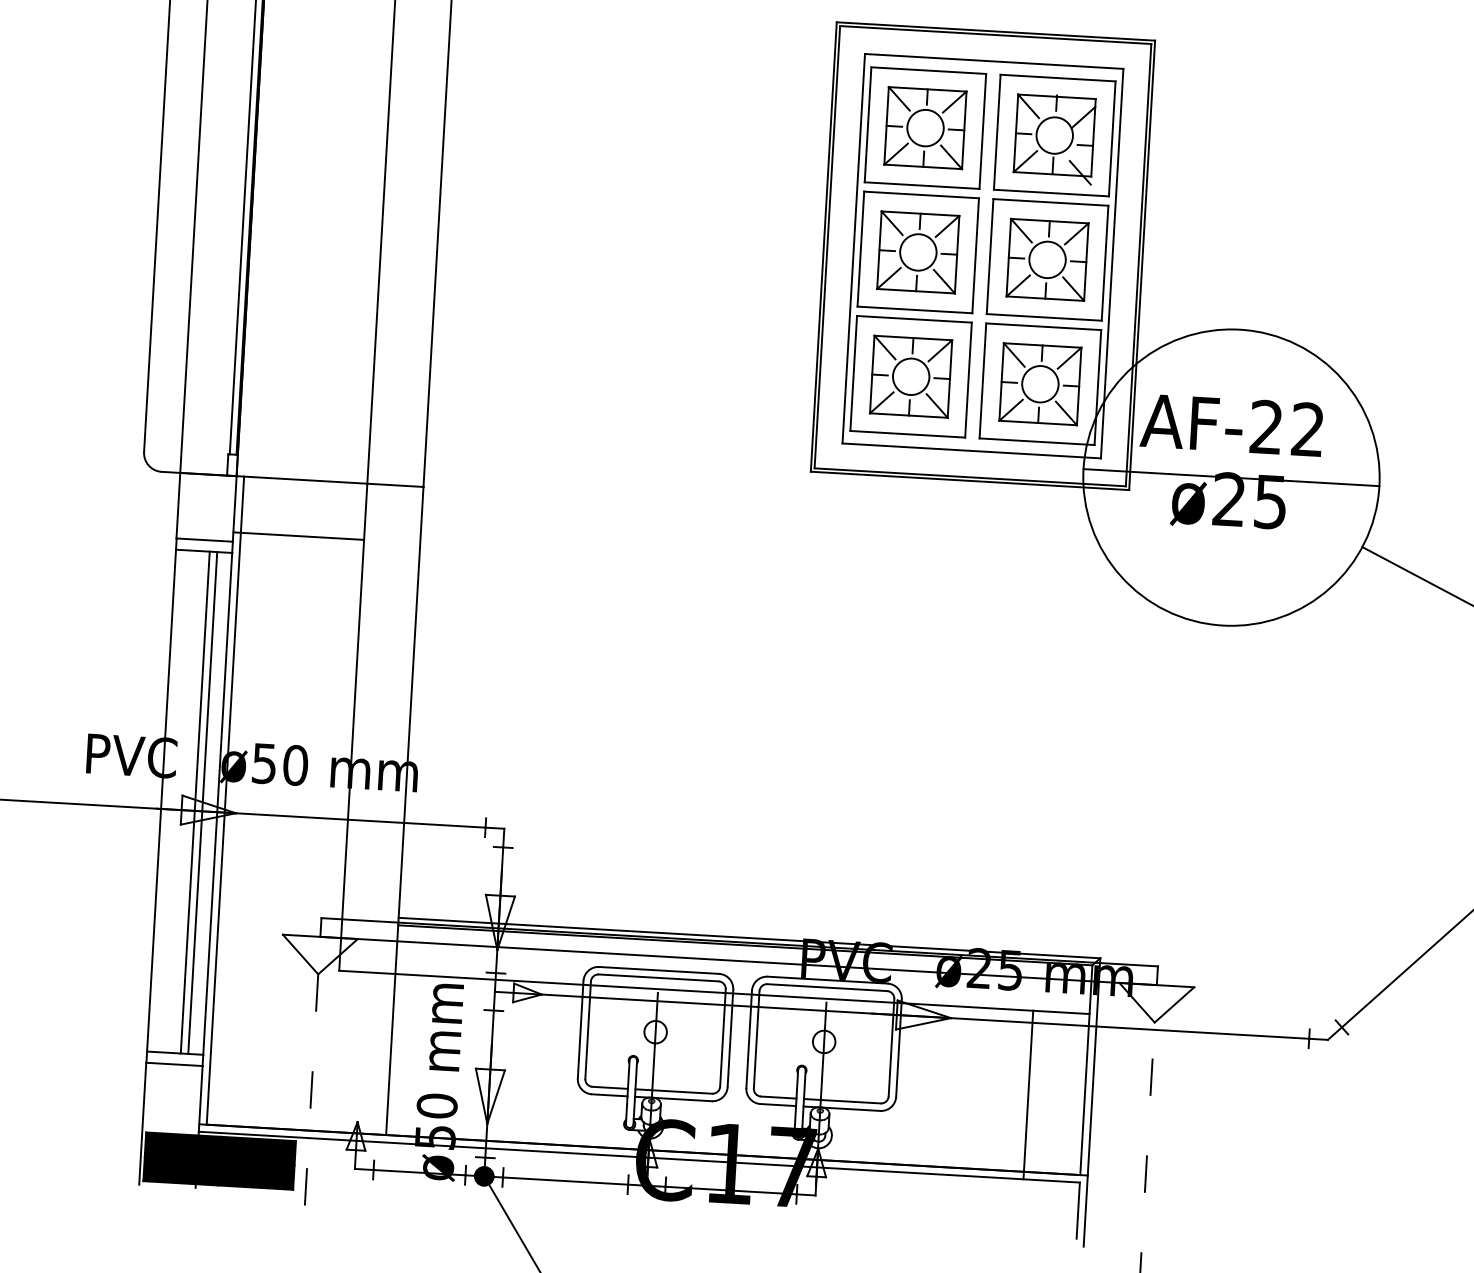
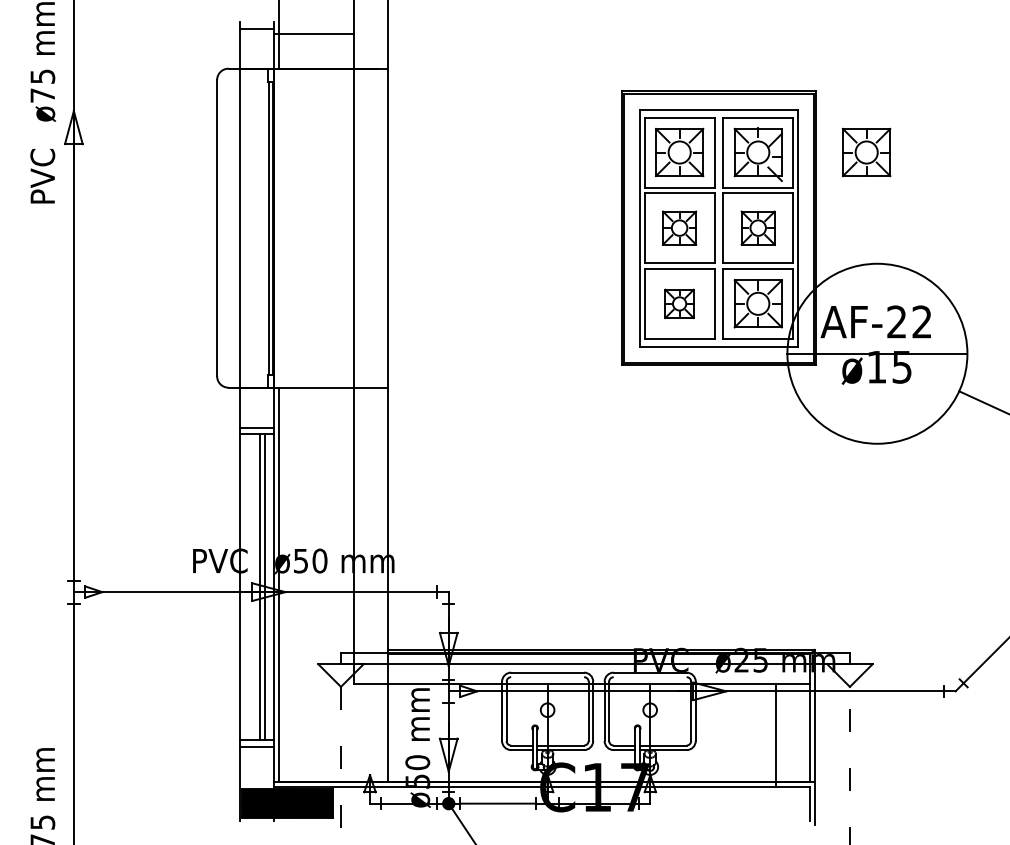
part: (1232, 145) -> (866, 152), added
part: (918, 251) -> (679, 227), size x0.7
part: (1046, 258) -> (757, 227), size x0.7
part: (910, 376) -> (679, 303), size x0.6
text: (1228, 498) -> (876, 366), ø25 -> ø15
line: (298, 535) -> (313, 421), removed
line: (658, 978) -> (547, 677), removed
line: (826, 988) -> (649, 677), removed

